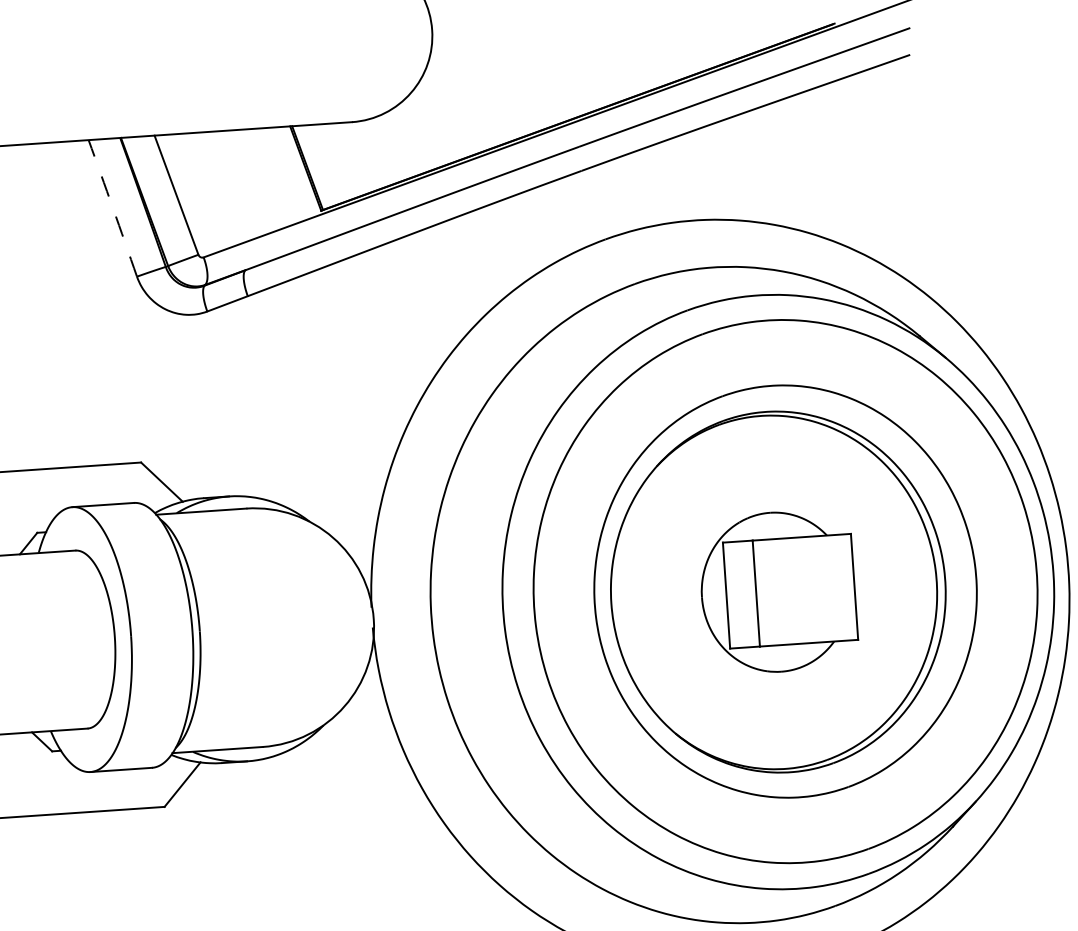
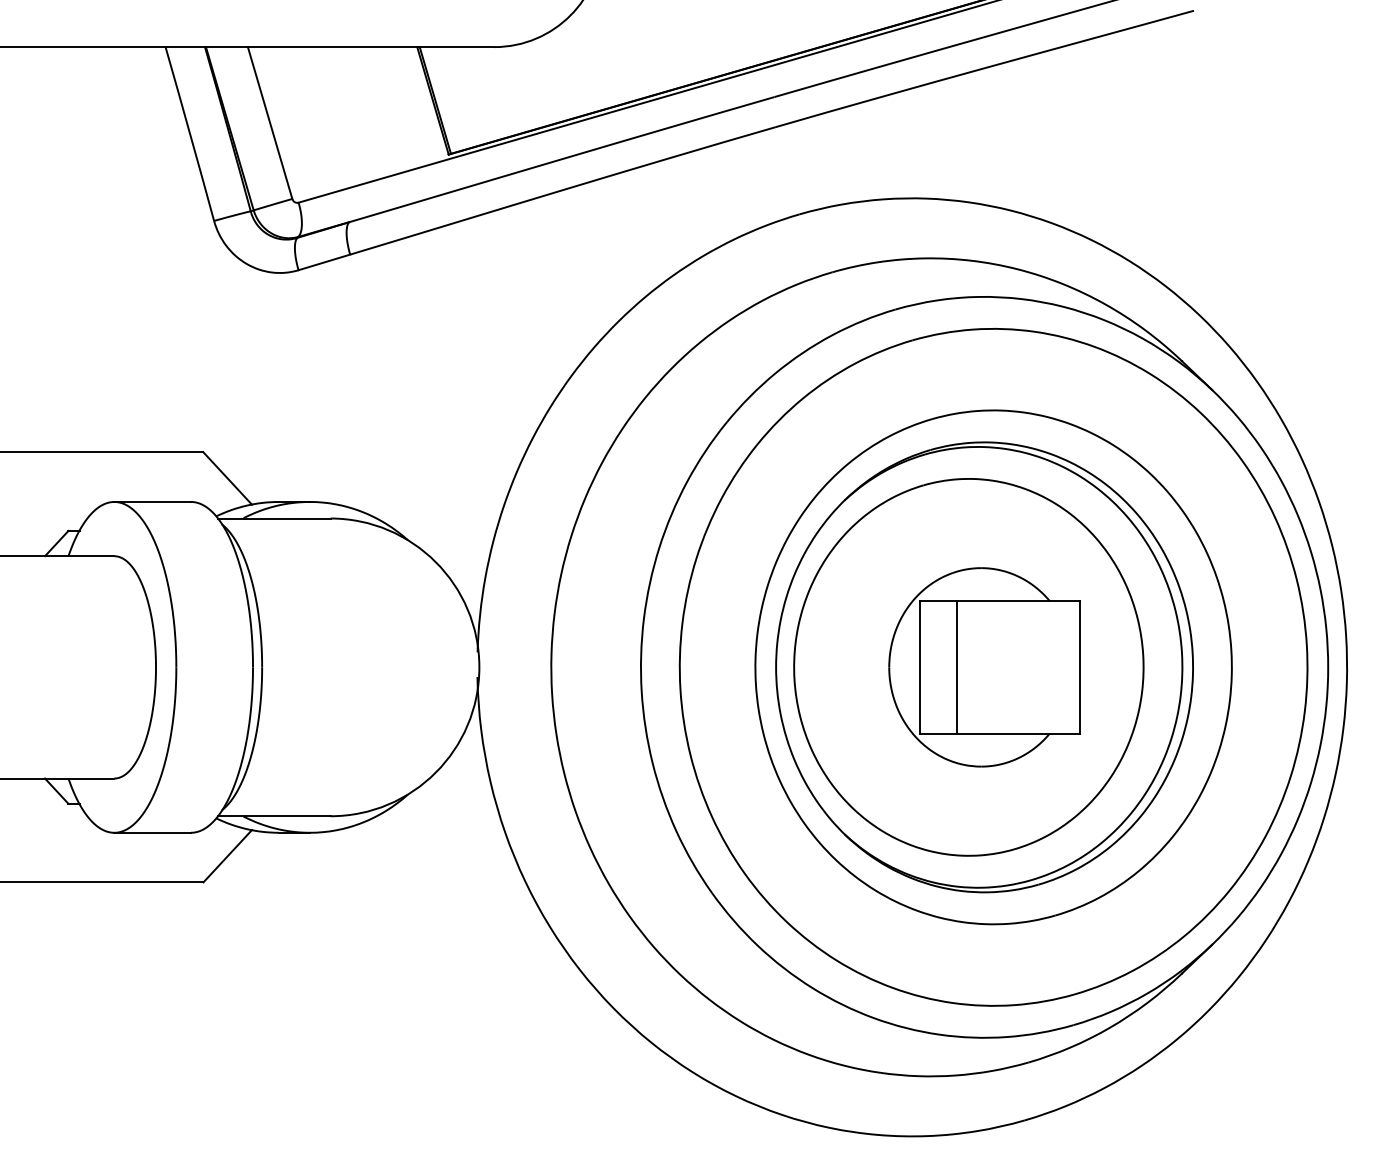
arc: (113, 207) -> (190, 133), dashed -> solid
part: (765, 593) -> (968, 667), added

